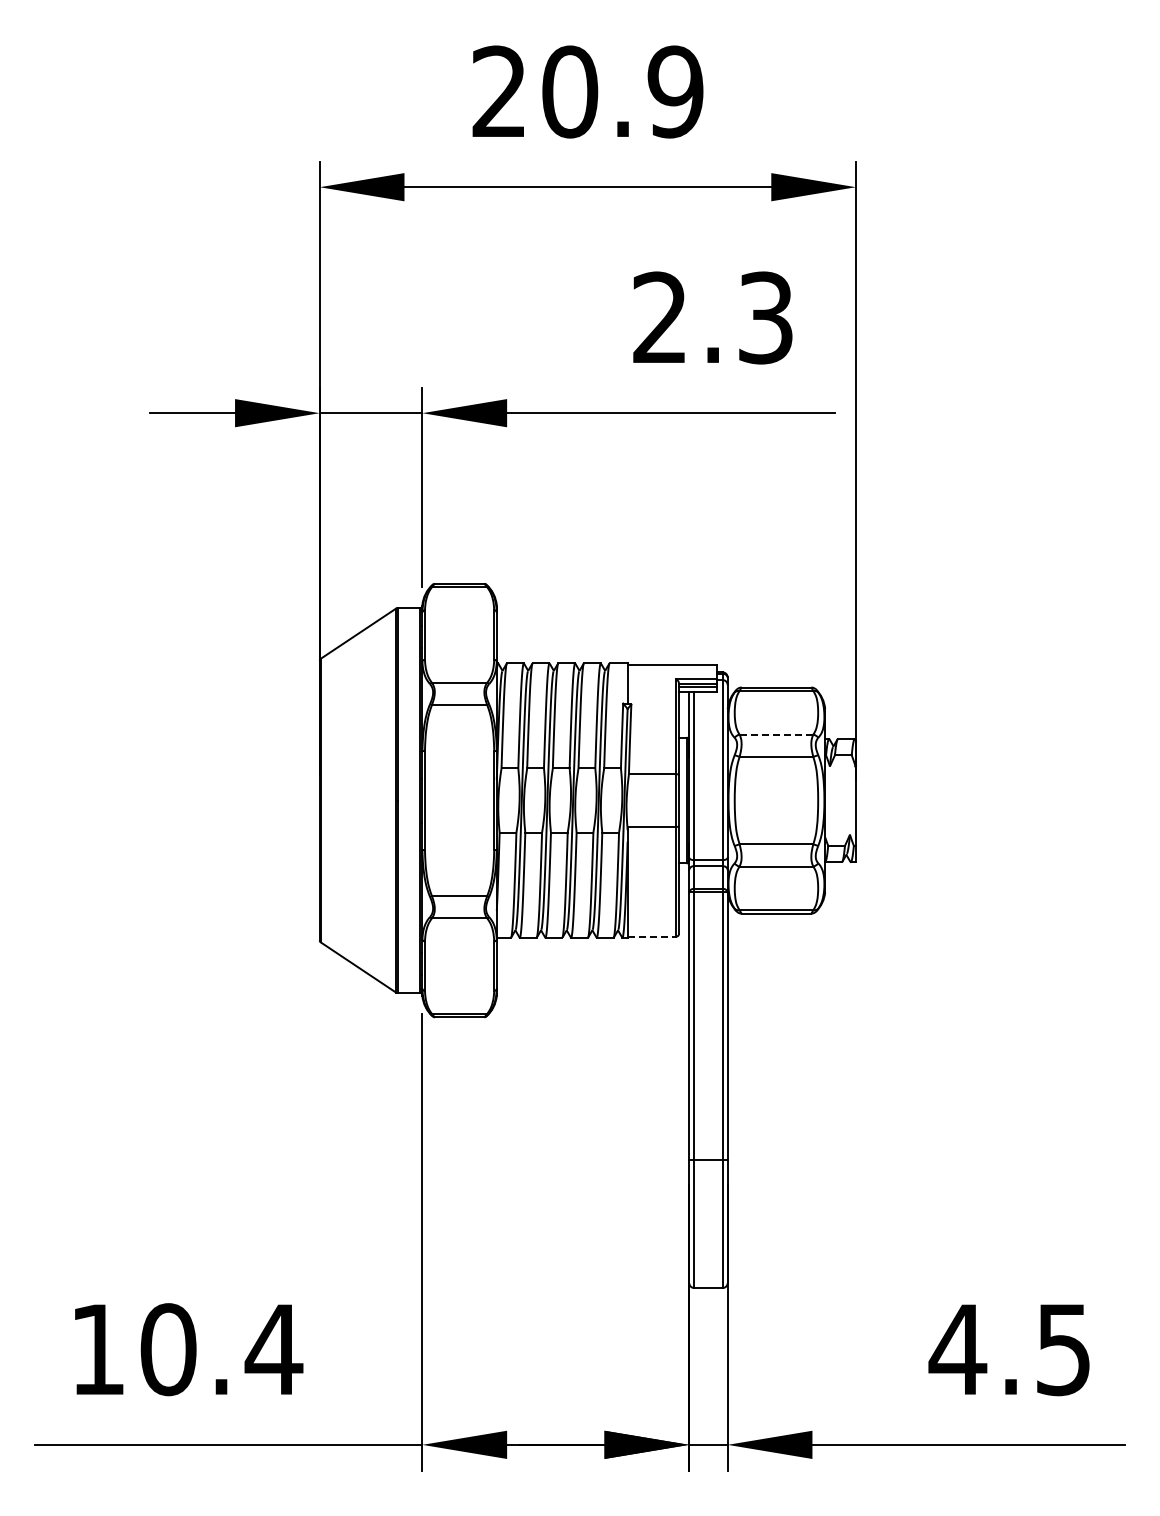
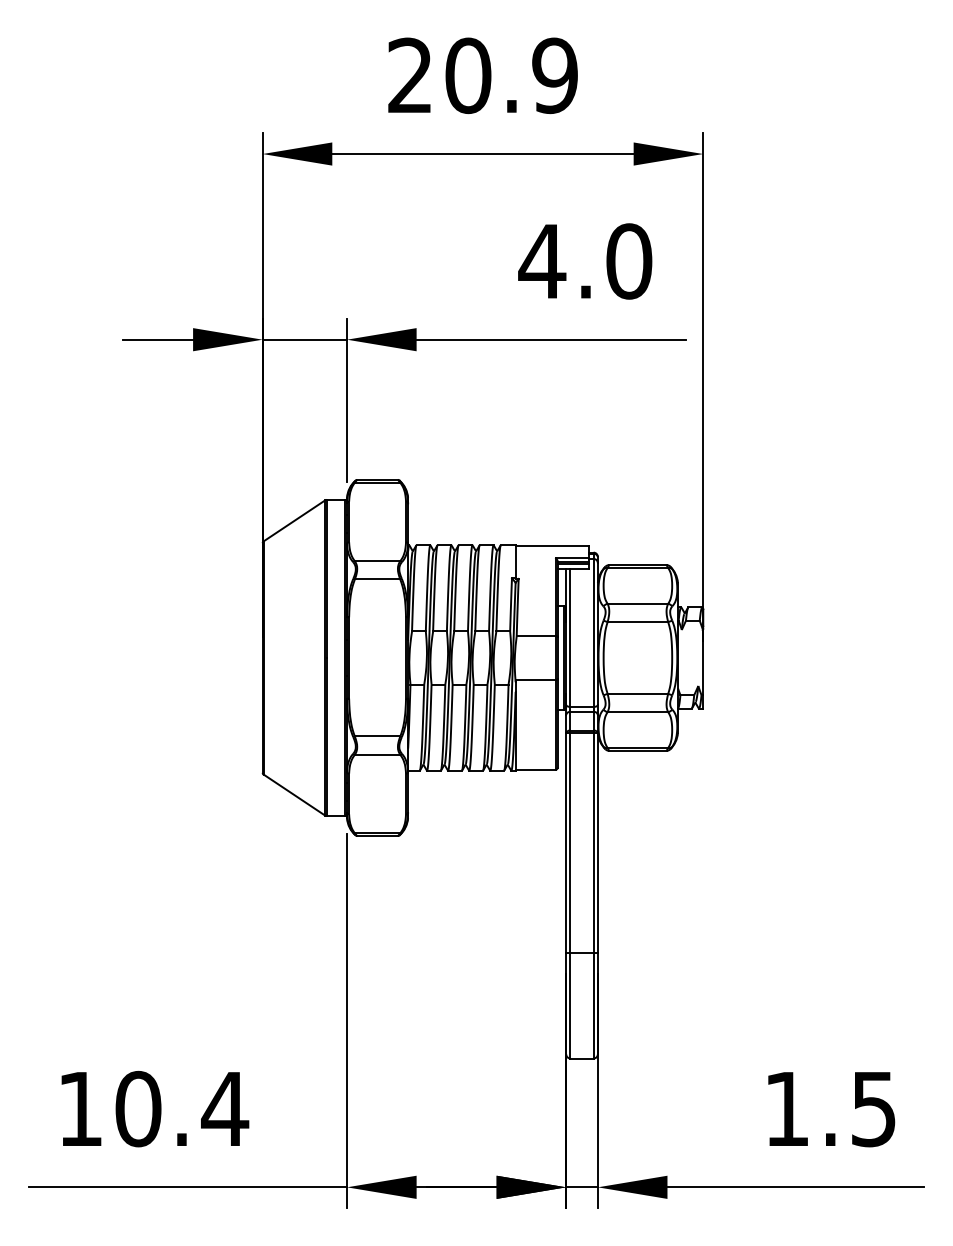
text: (711, 317) -> (584, 261), 2.3 -> 4.0
line: (776, 734) -> (637, 603), dashed -> solid
line: (652, 936) -> (536, 769), dashed -> solid
text: (957, 1349) -> (786, 1108), 4.5 -> 1.5

